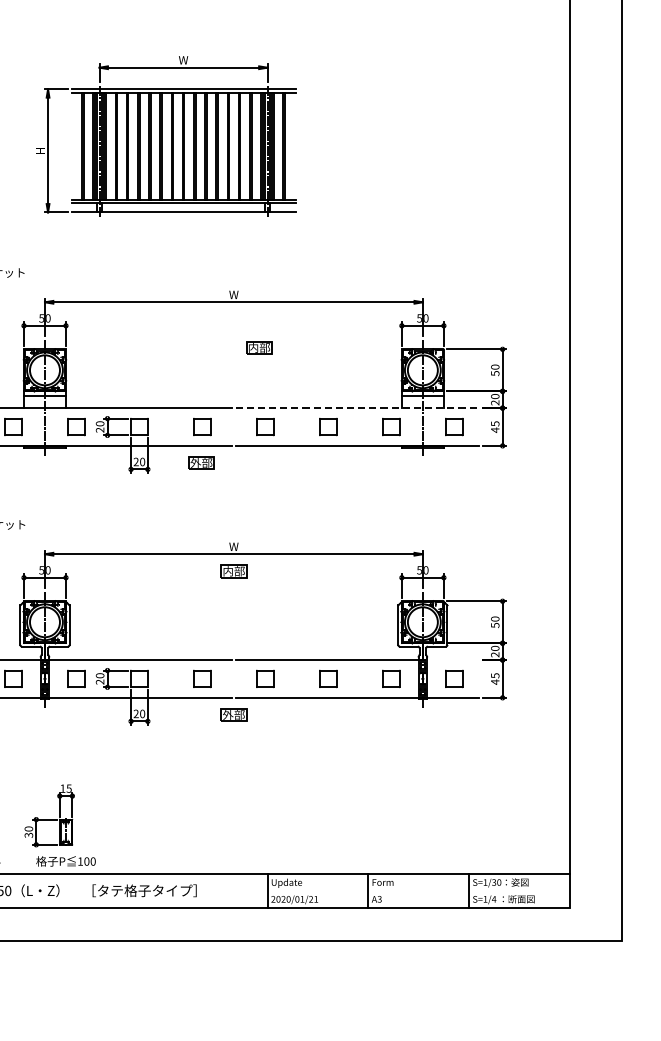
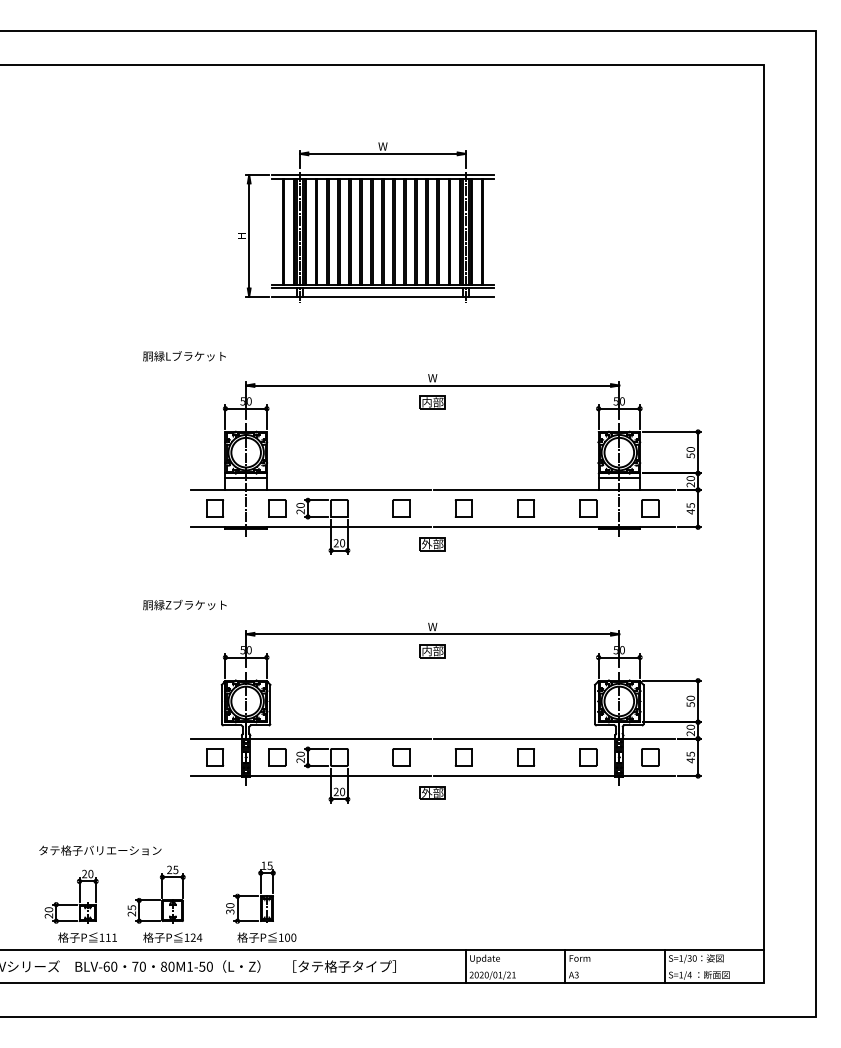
part: (259, 347) -> (432, 402), moved
line: (358, 408) -> (555, 490), dashed -> solid
part: (201, 463) -> (432, 544), moved
line: (452, 659) -> (648, 738), added

